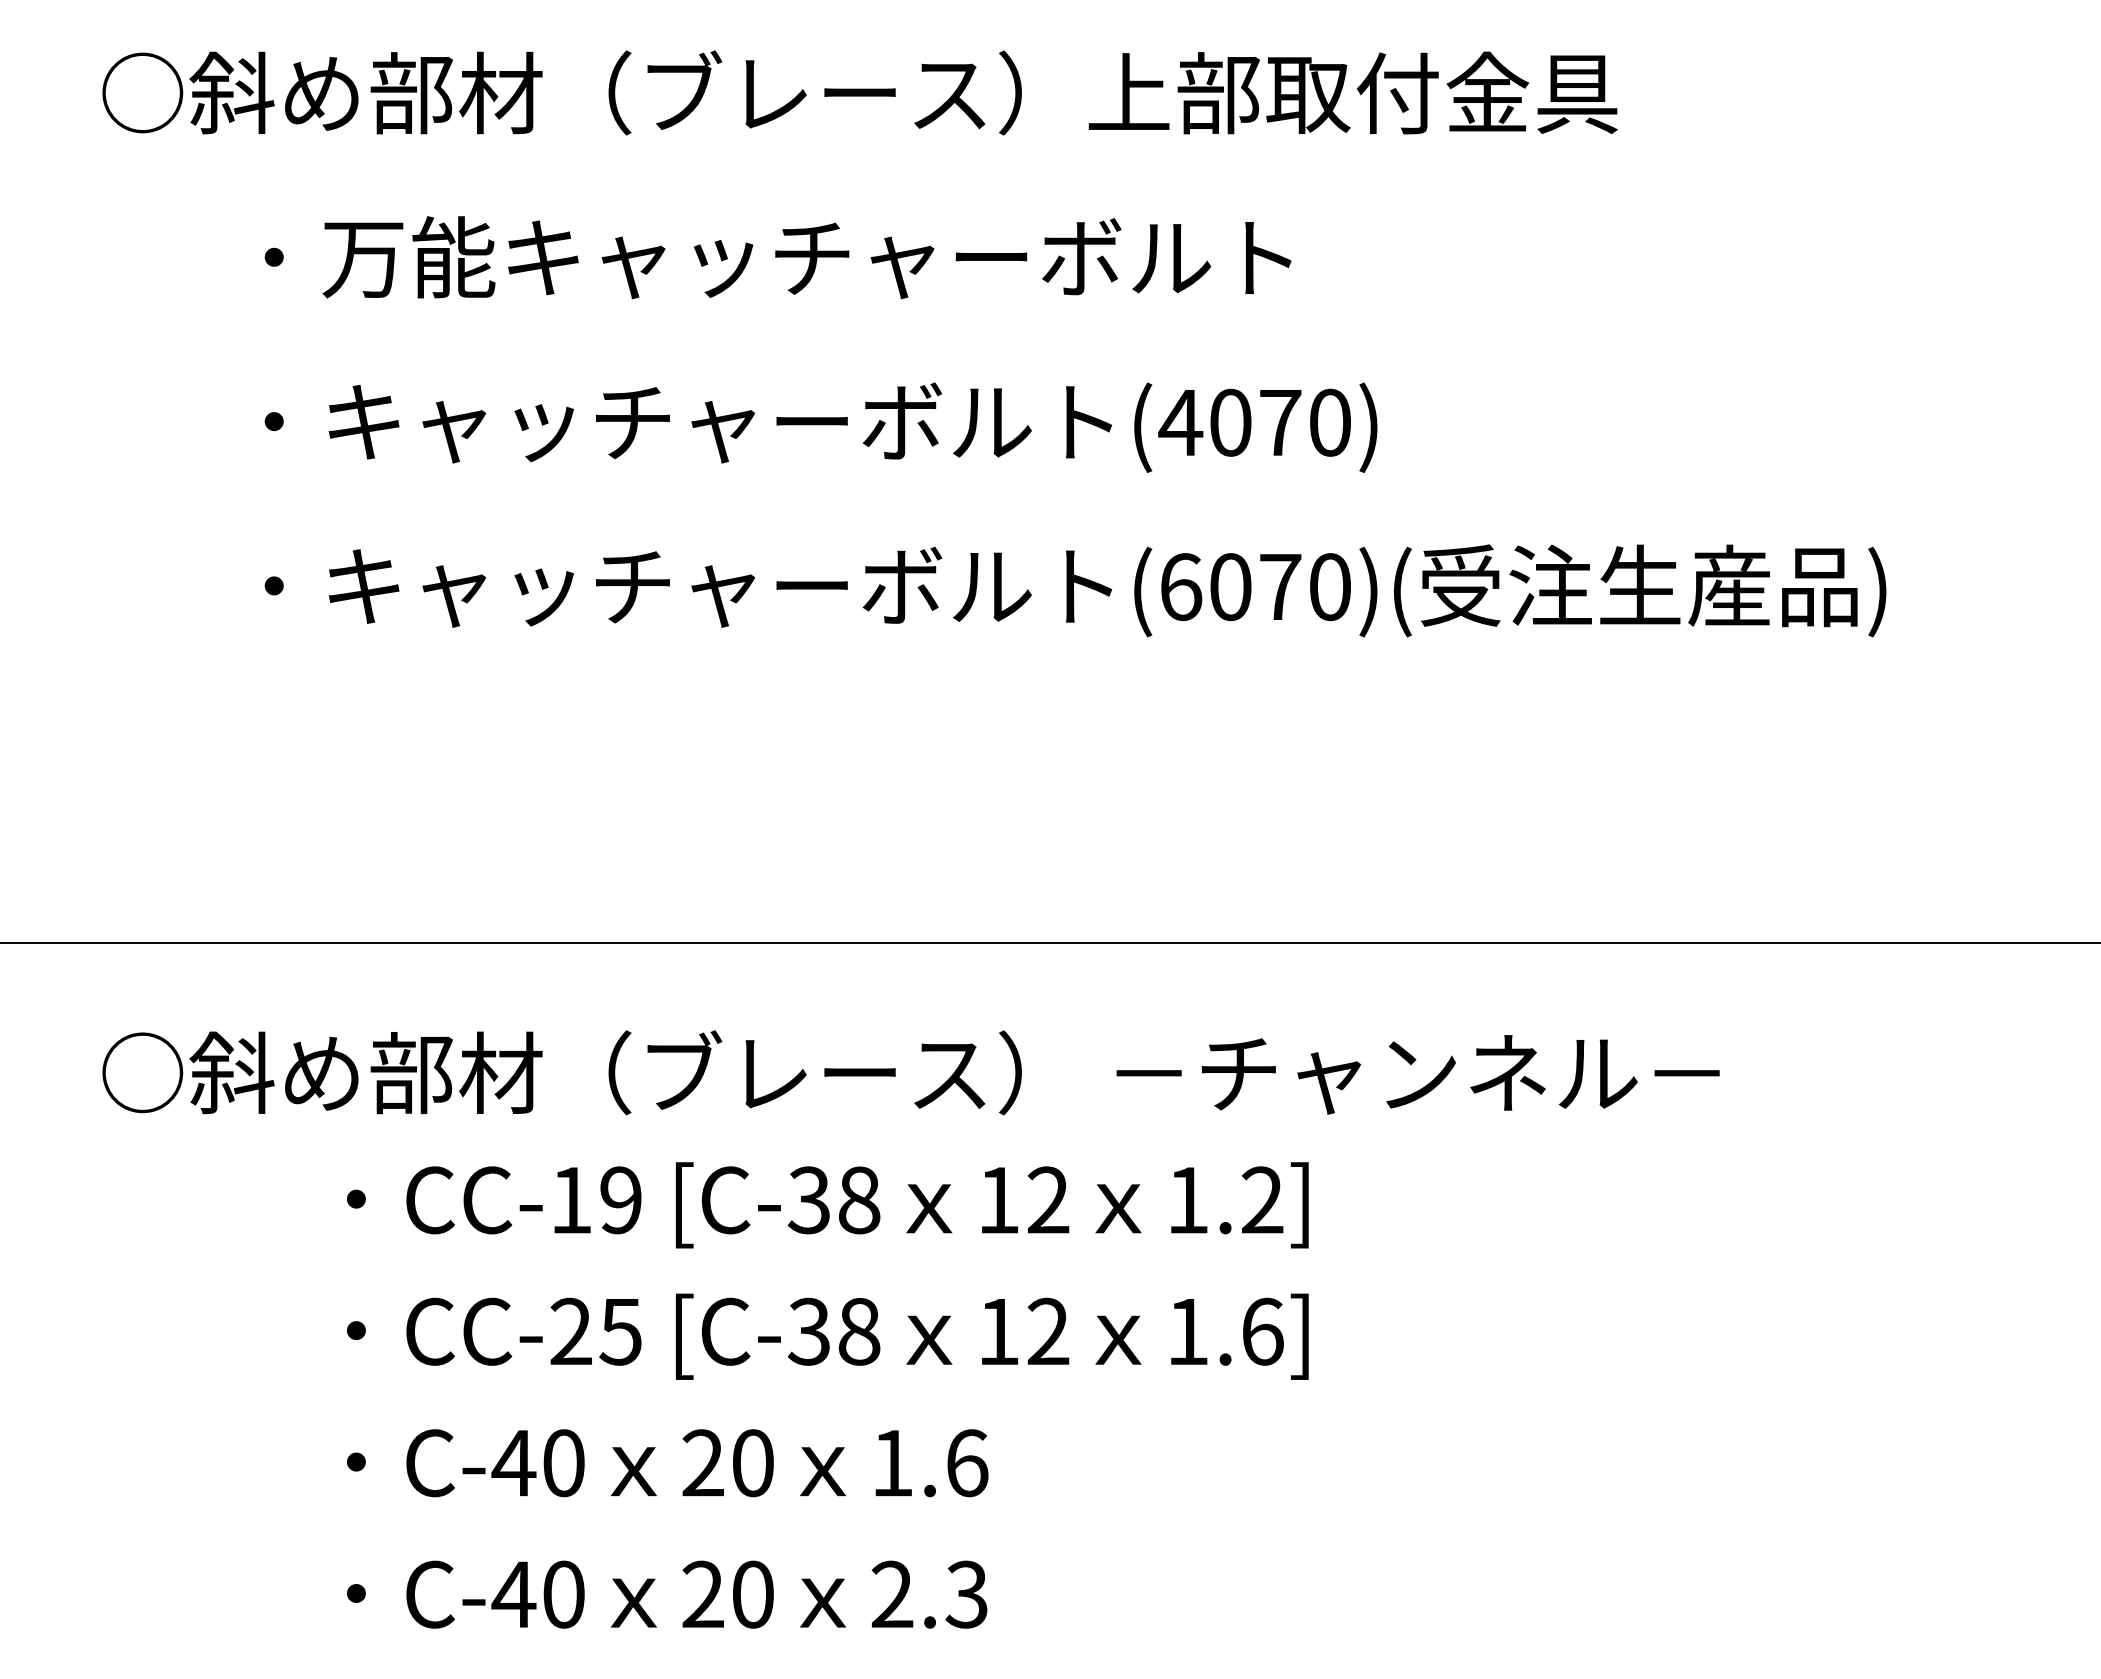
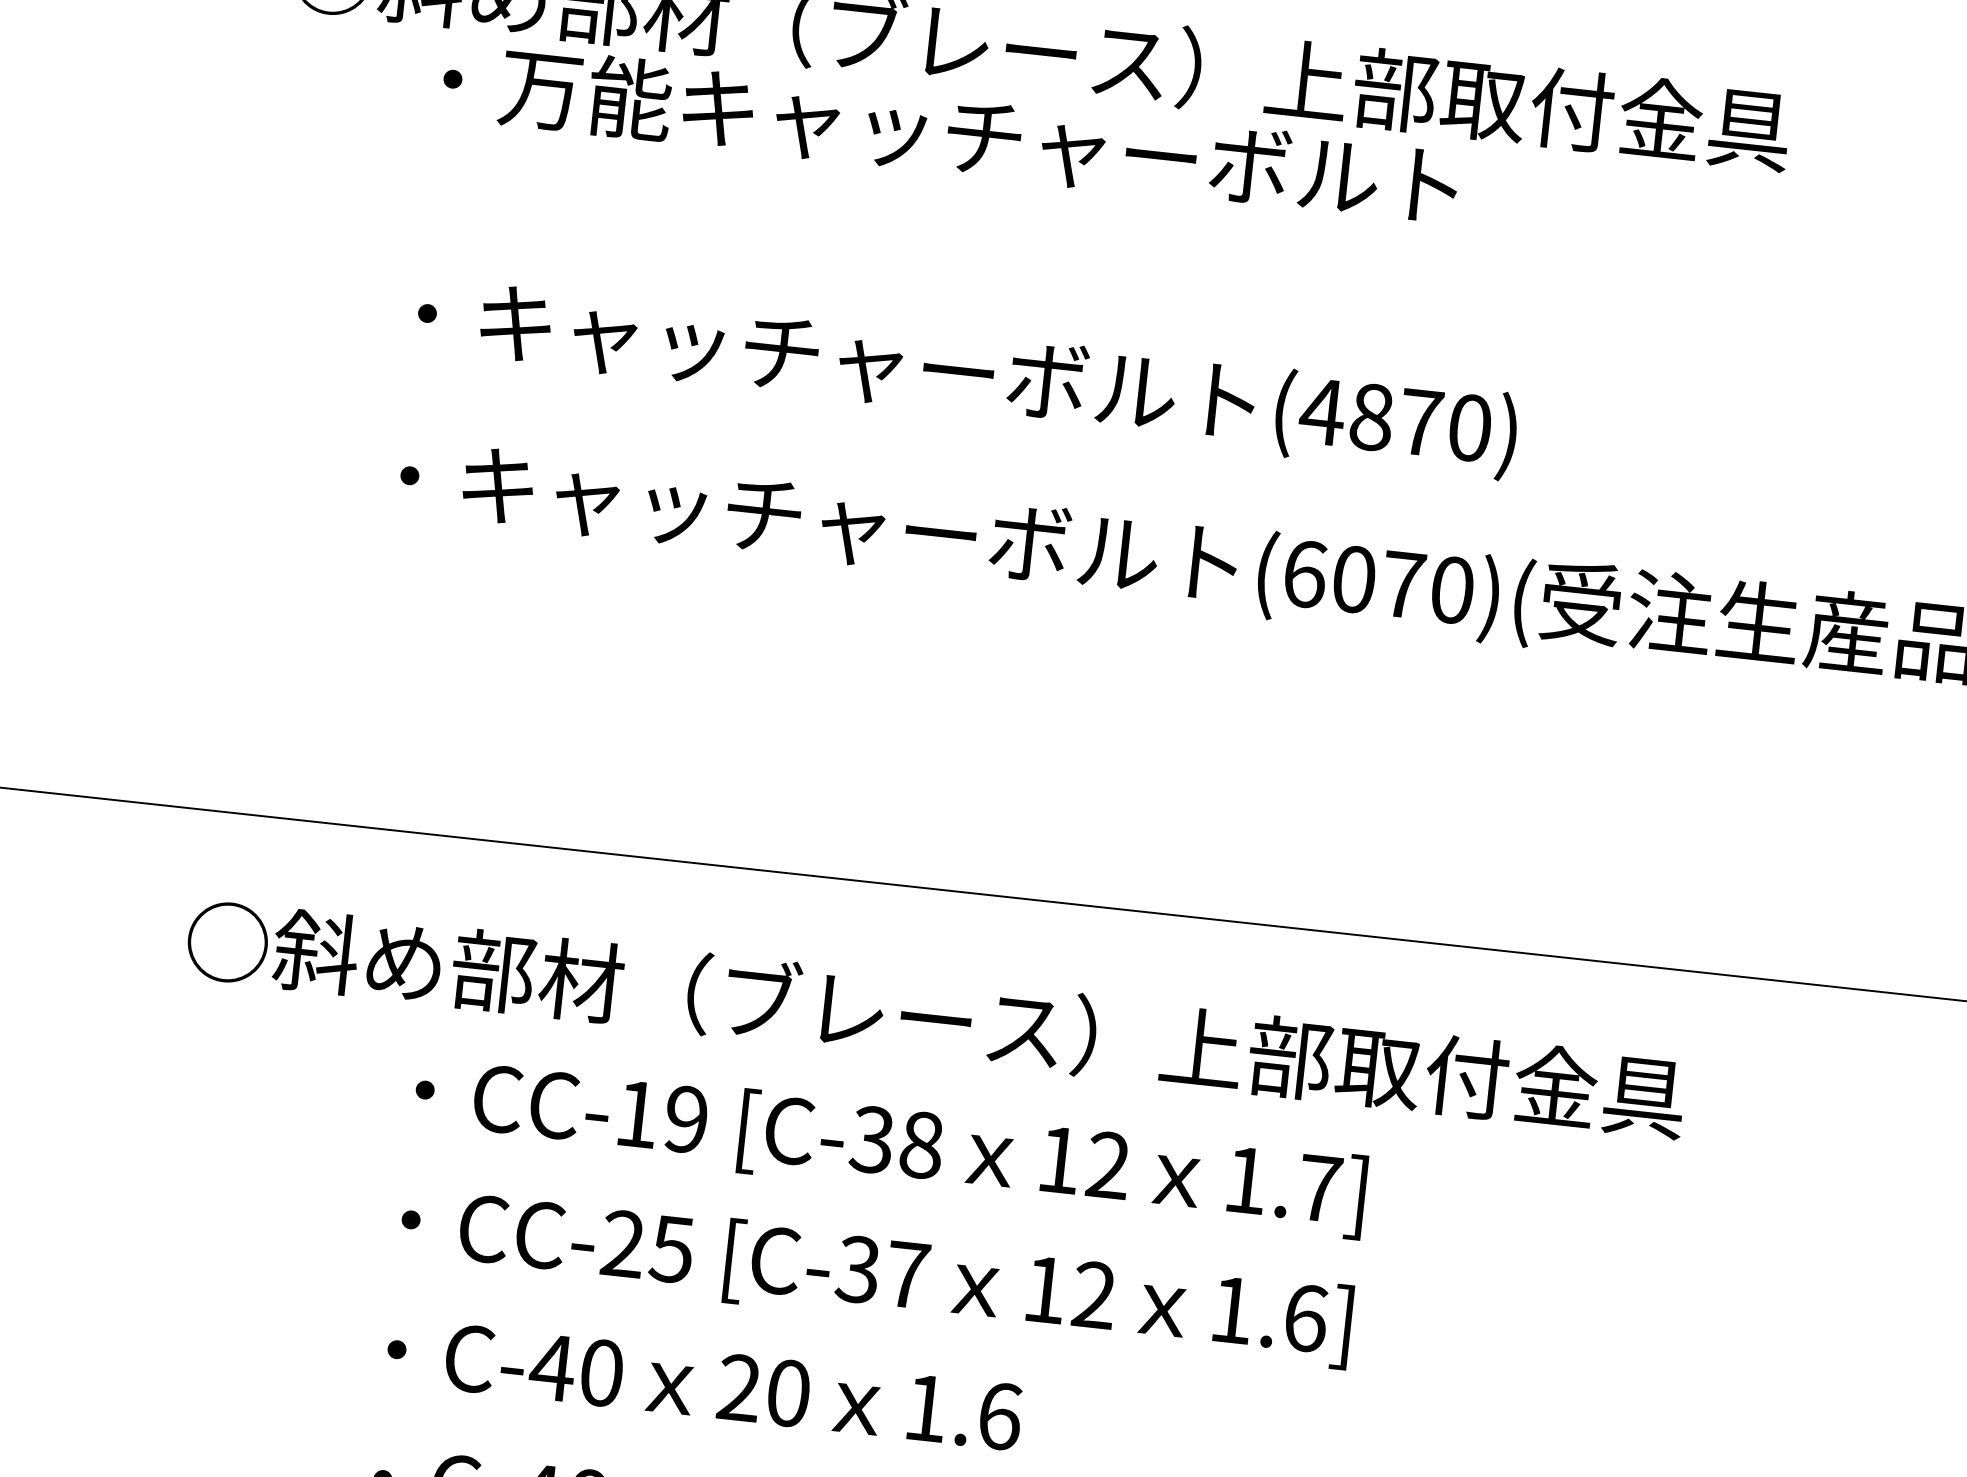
text: (777, 257) -> (949, 133), moved
text: (1230, 422) -> (1371, 417), (4070) -> (4870)
text: (1403, 1072) -> (1472, 1077), ○斜め部材（ブレース） －チャンネル－ -> ○斜め部材（ブレース）上部取付金具
text: (1262, 1199) -> (1319, 1187), 1.2] -> 1.7]
text: (859, 1331) -> (907, 1274), [C-38 -> [C-37

